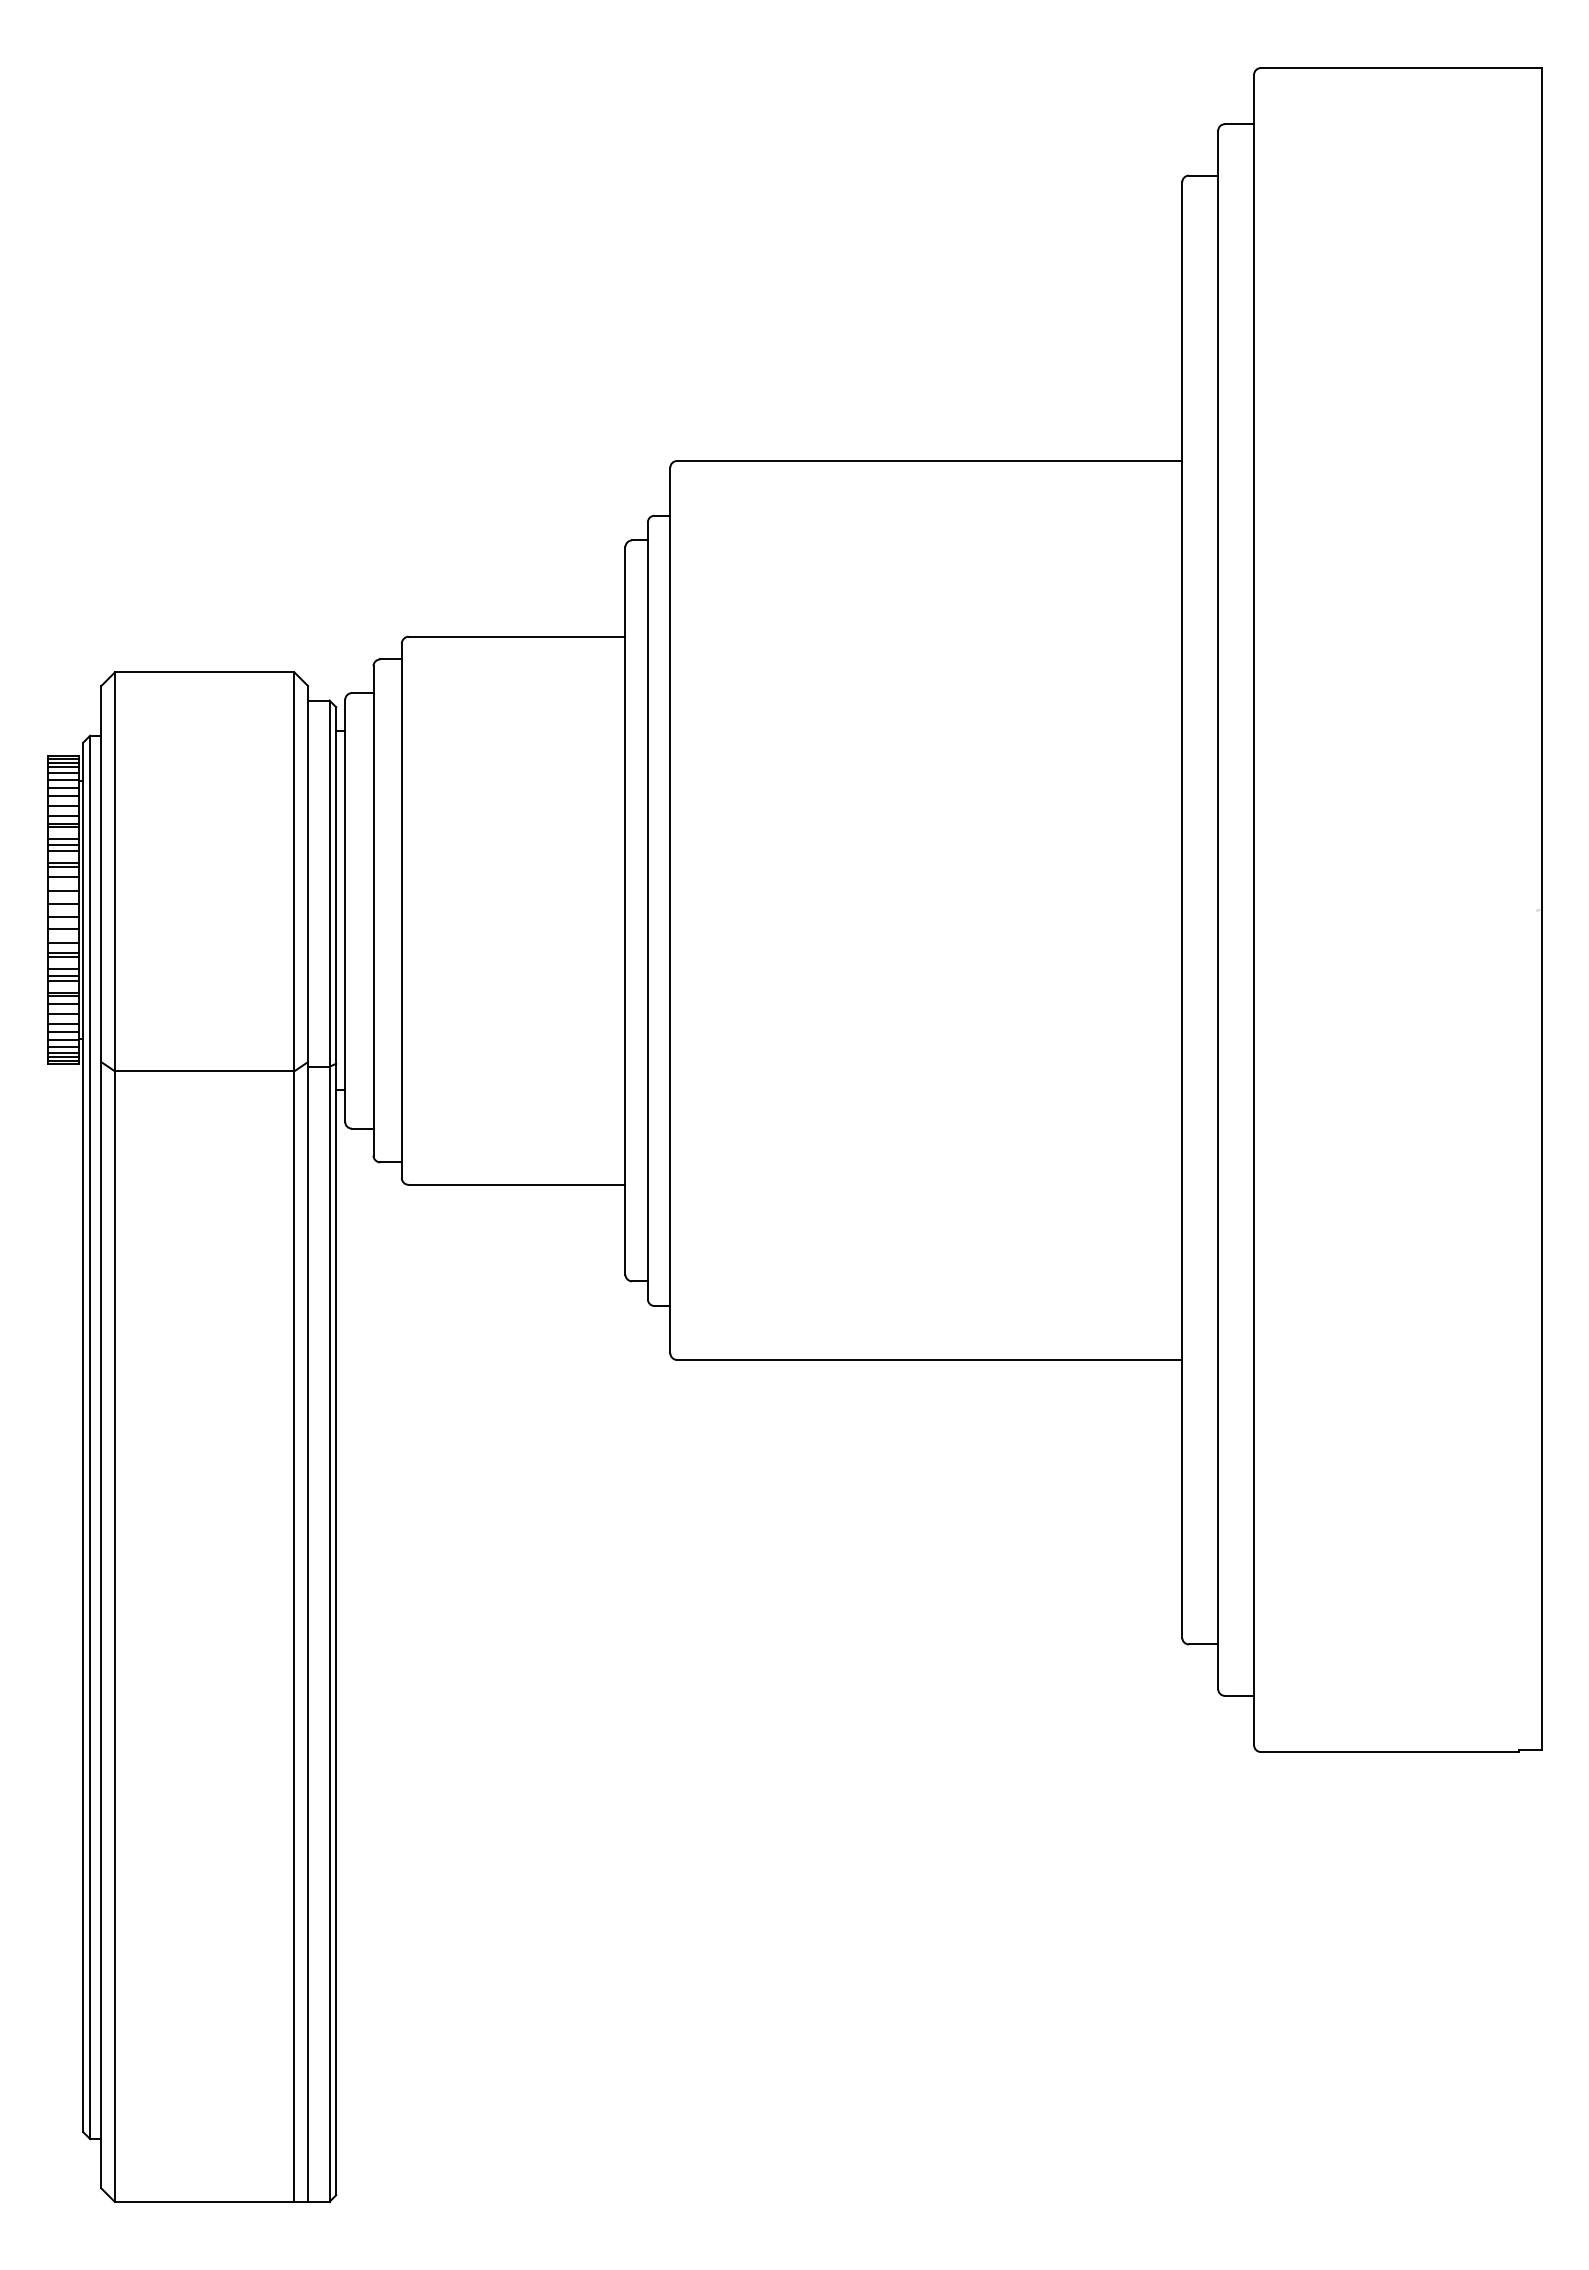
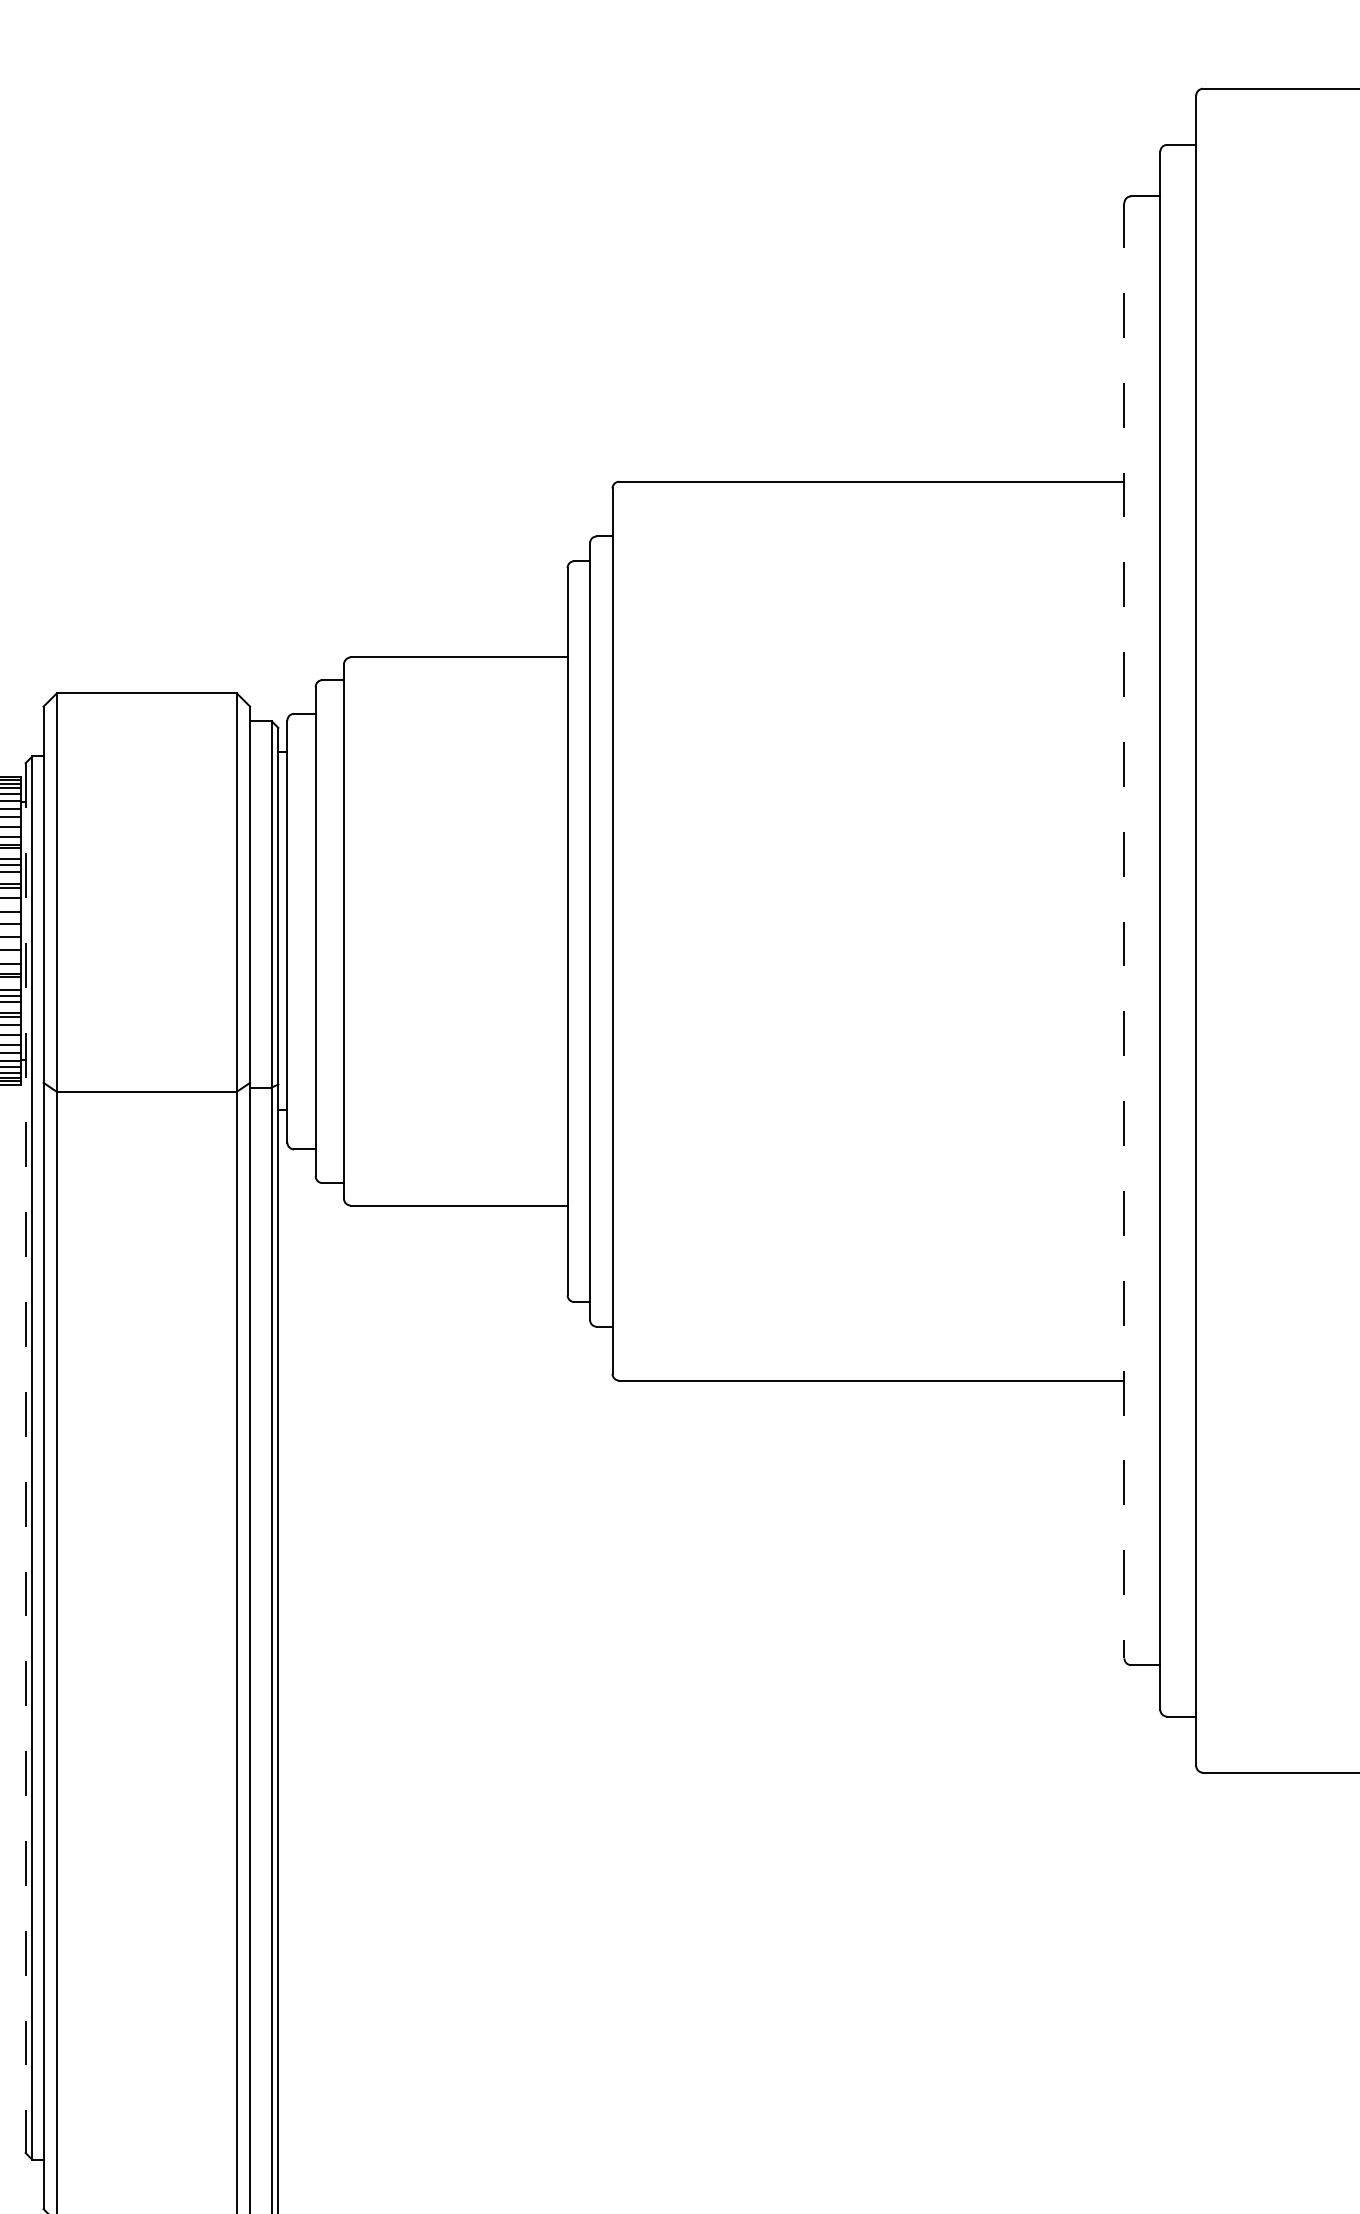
line: (1182, 910) -> (1124, 931), solid -> dashed
line: (83, 1437) -> (25, 1458), solid -> dashed

